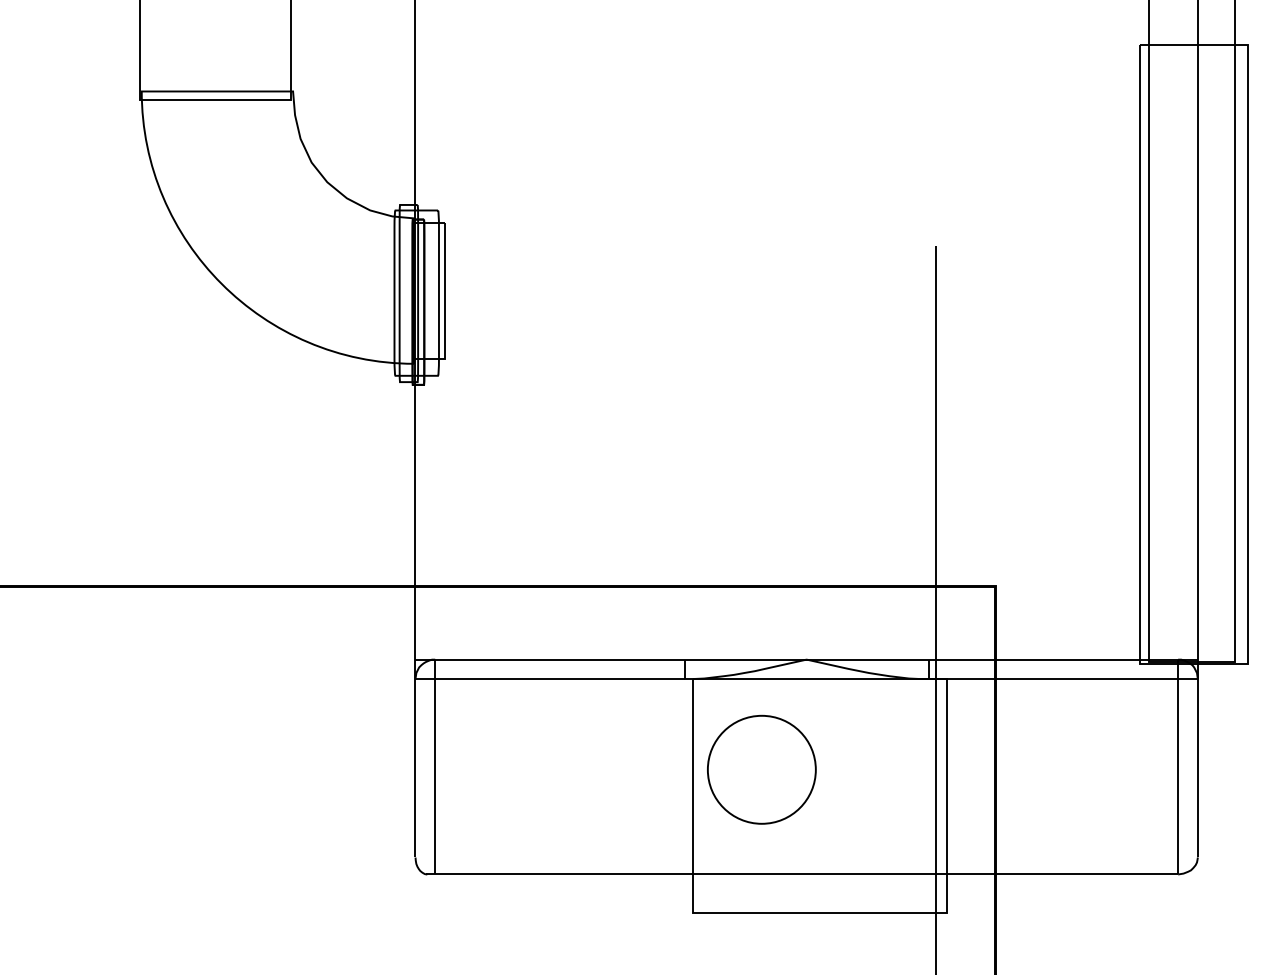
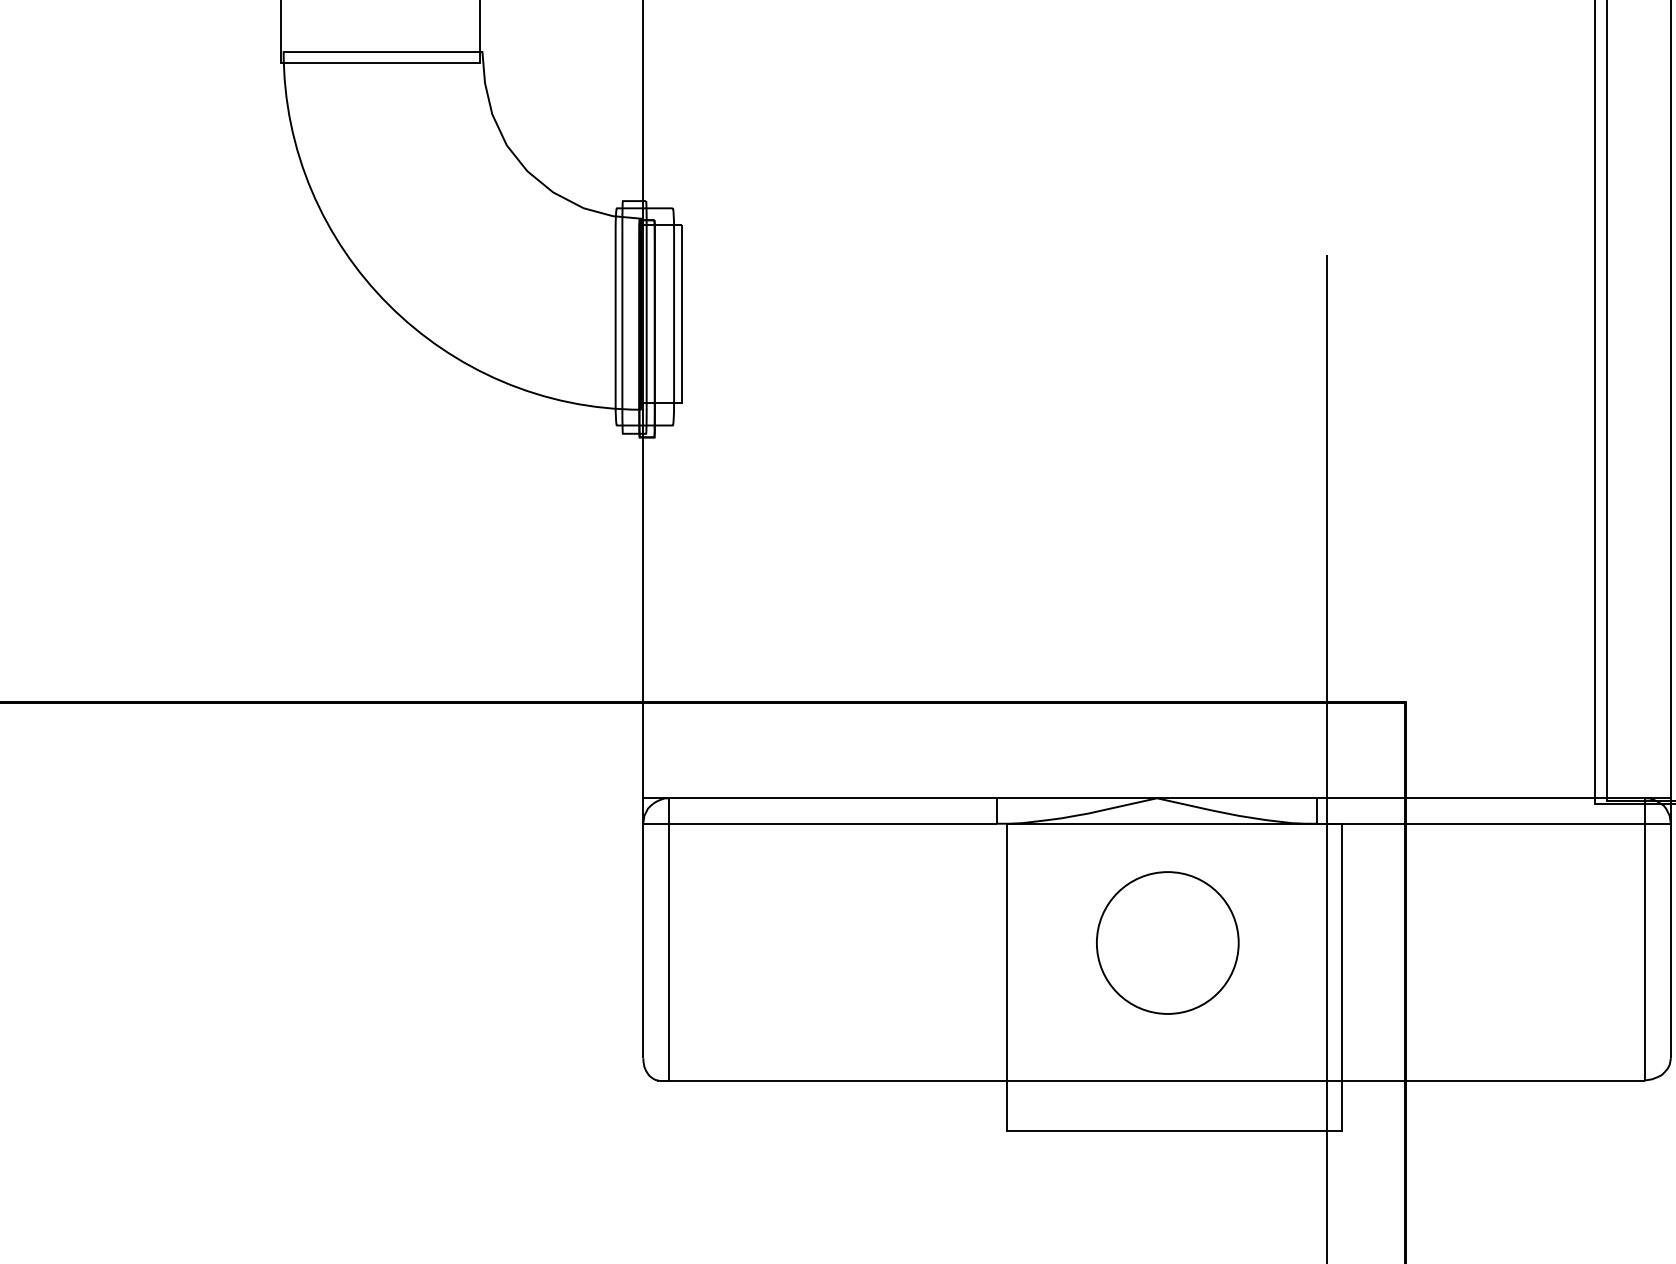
part: (761, 769) -> (1167, 942), moved

